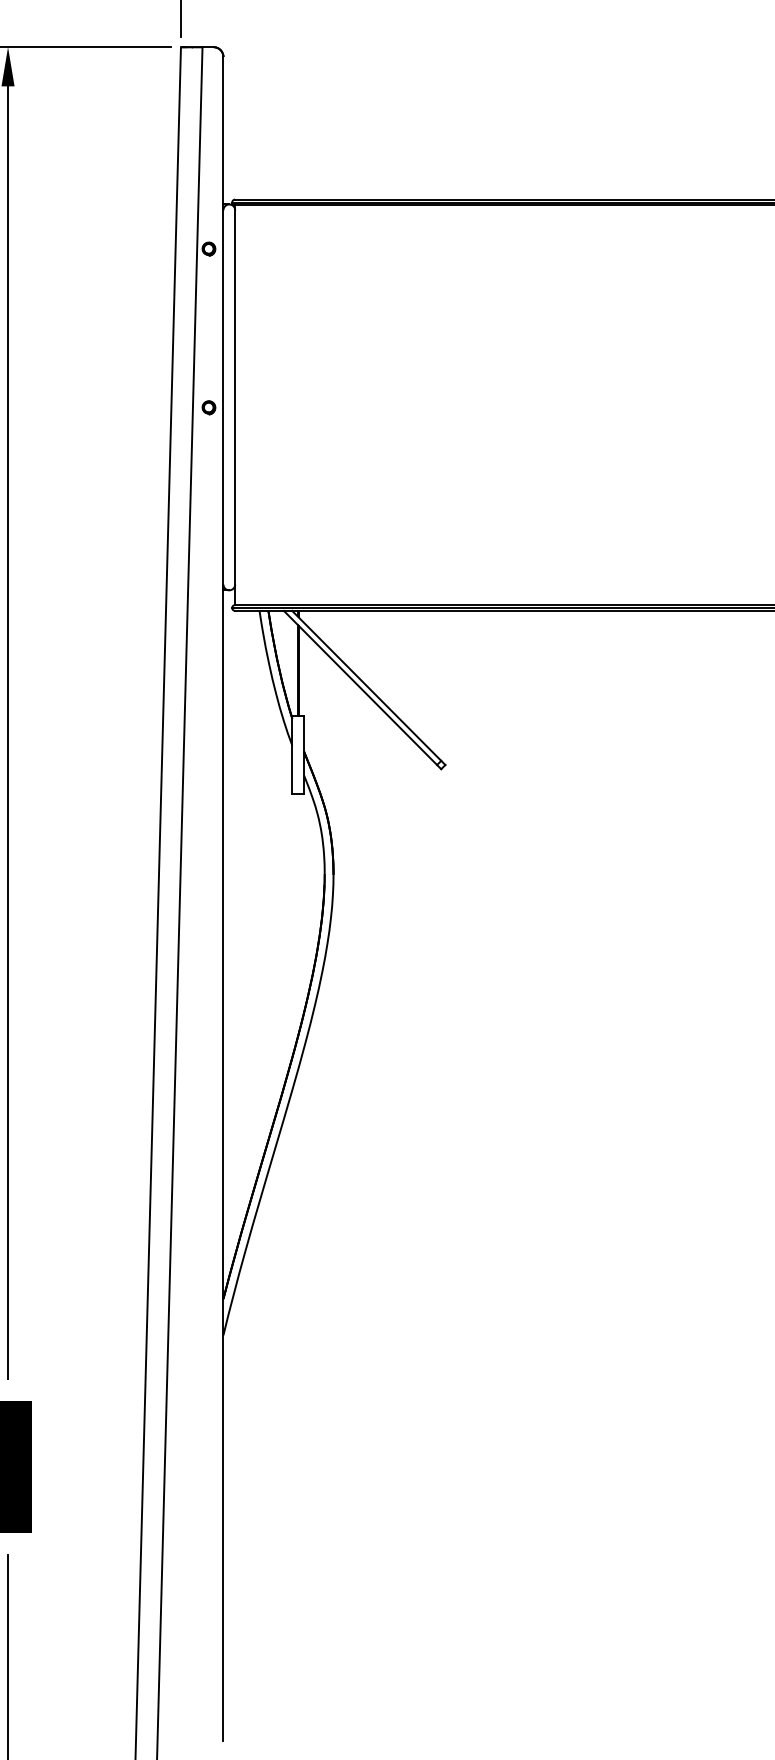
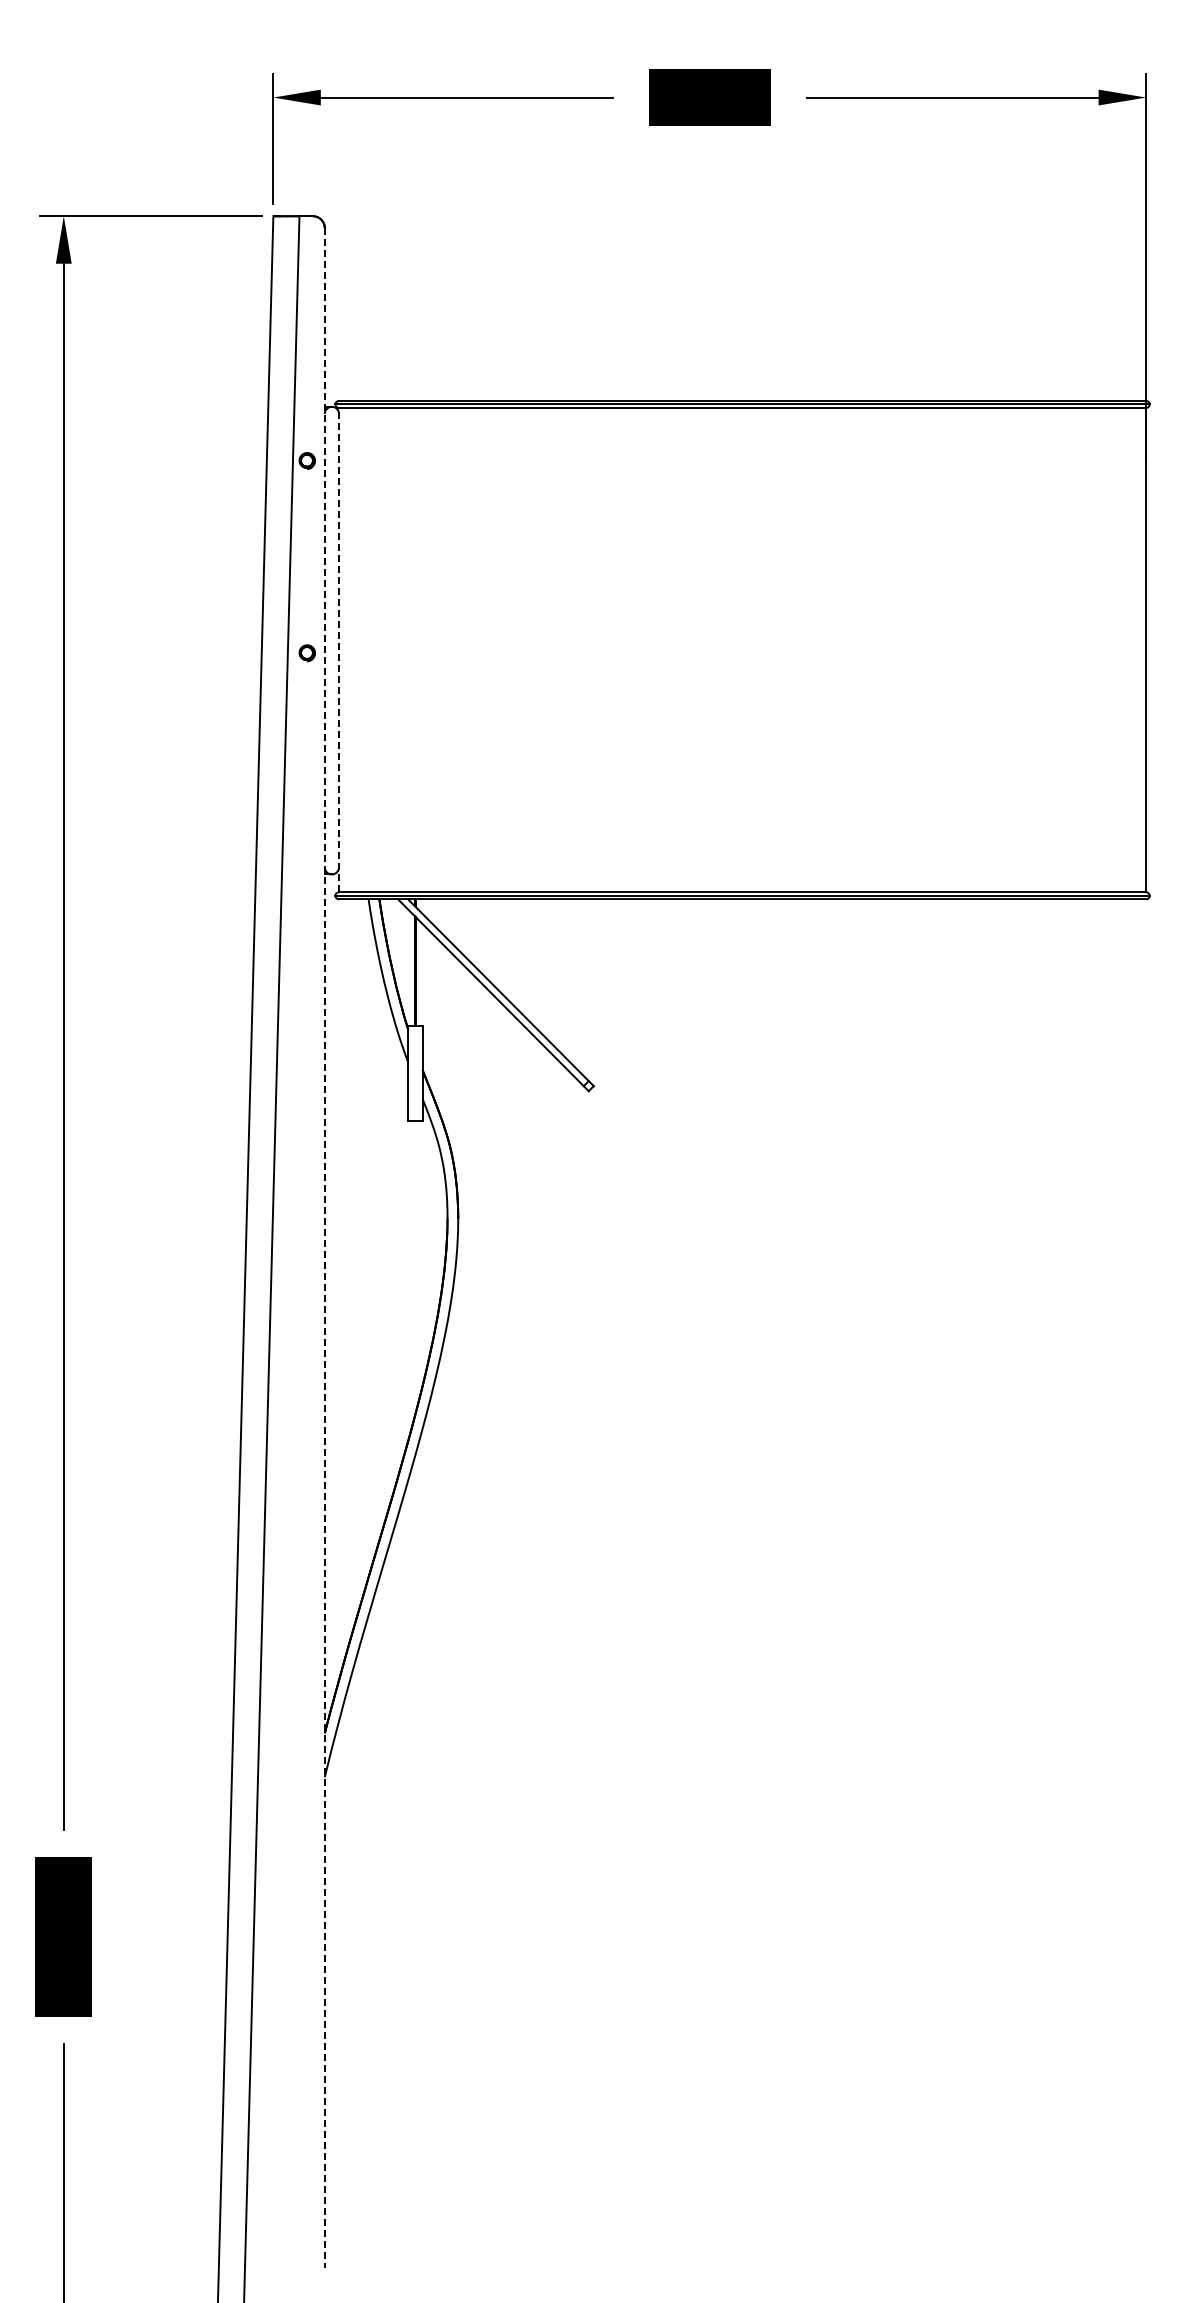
line: (235, 404) -> (339, 649), solid -> dashed
line: (223, 899) -> (324, 1248), solid -> dashed

